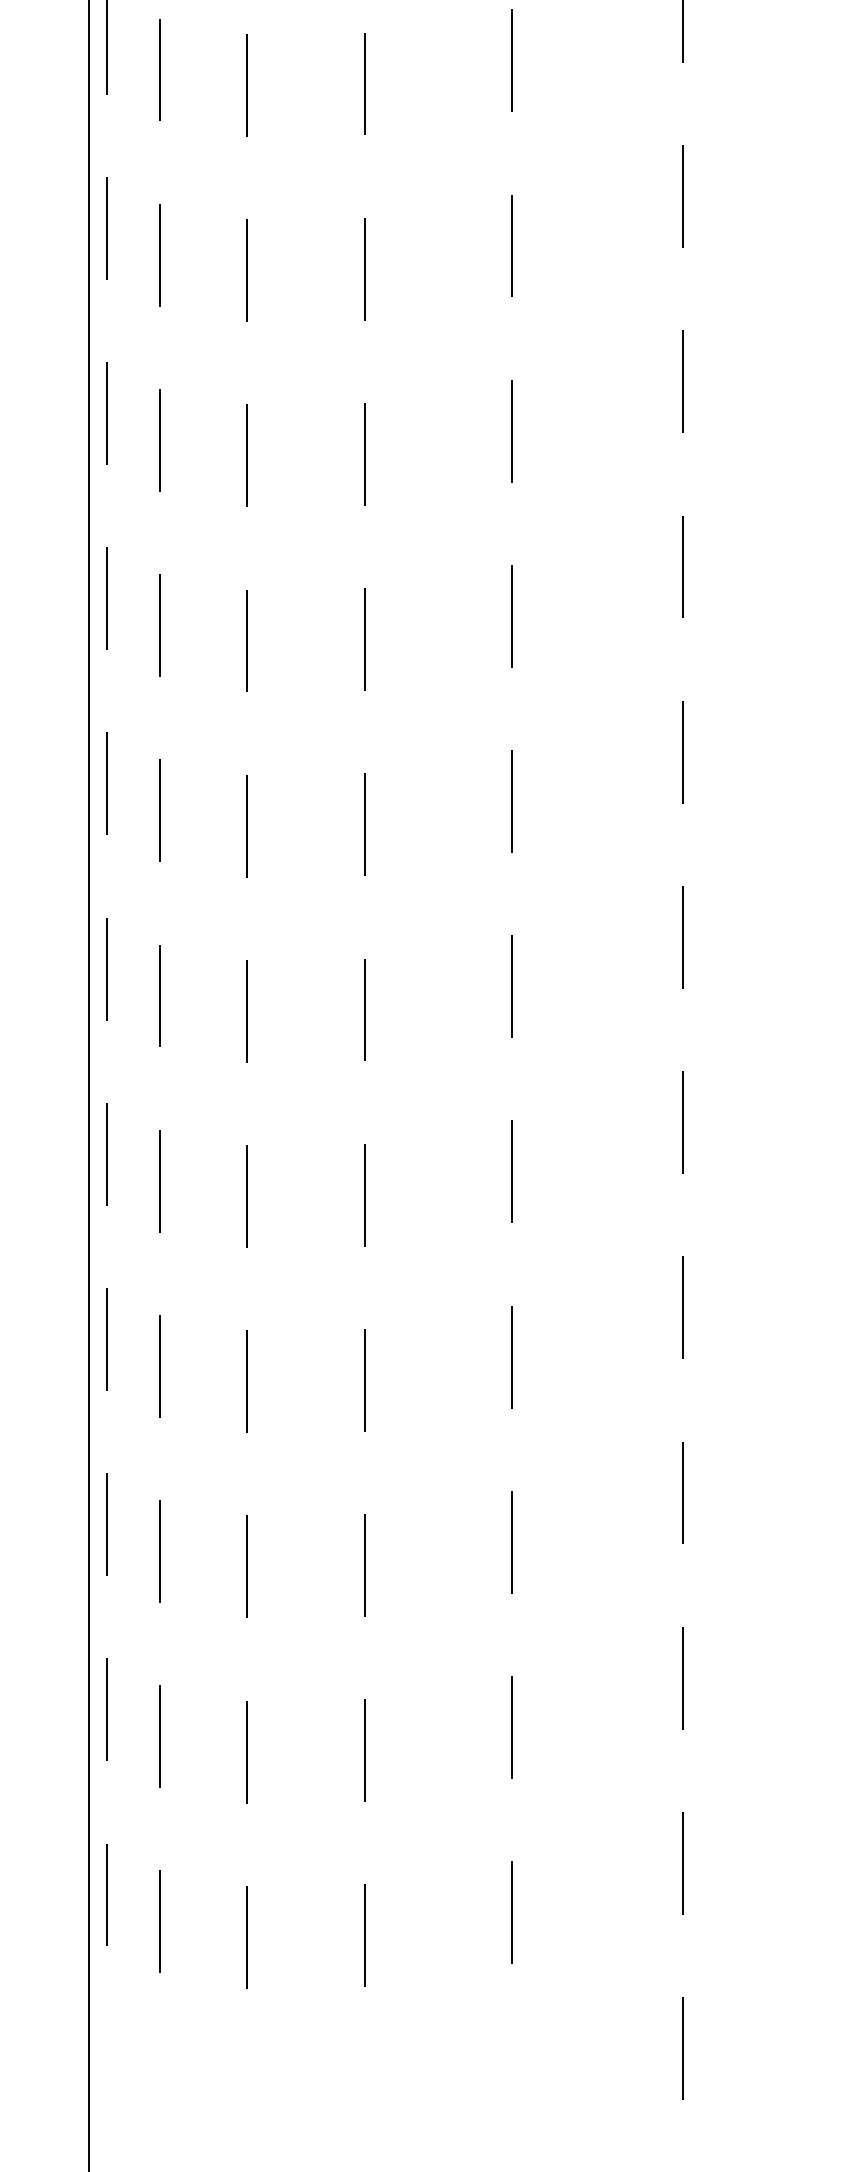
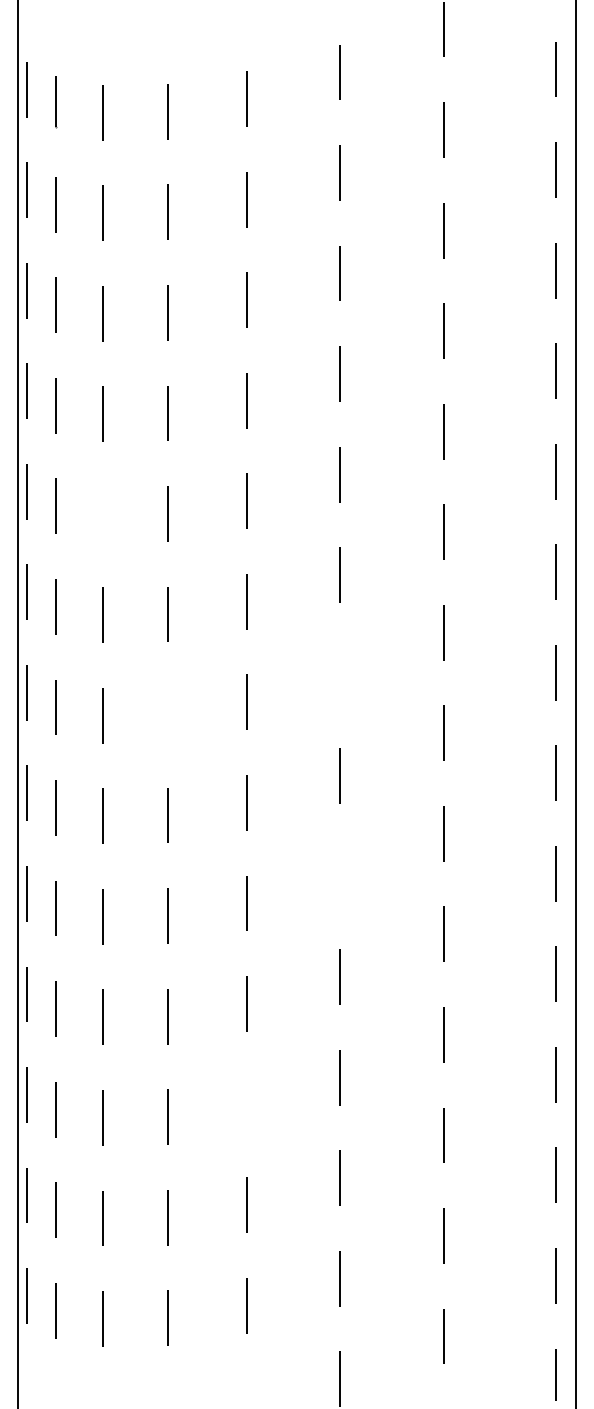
line: (246, 455) -> (103, 514), removed
line: (683, 751) -> (340, 675), removed
line: (364, 823) -> (167, 714), removed
line: (681, 1122) -> (339, 876), removed
line: (512, 1542) -> (247, 1104), removed

